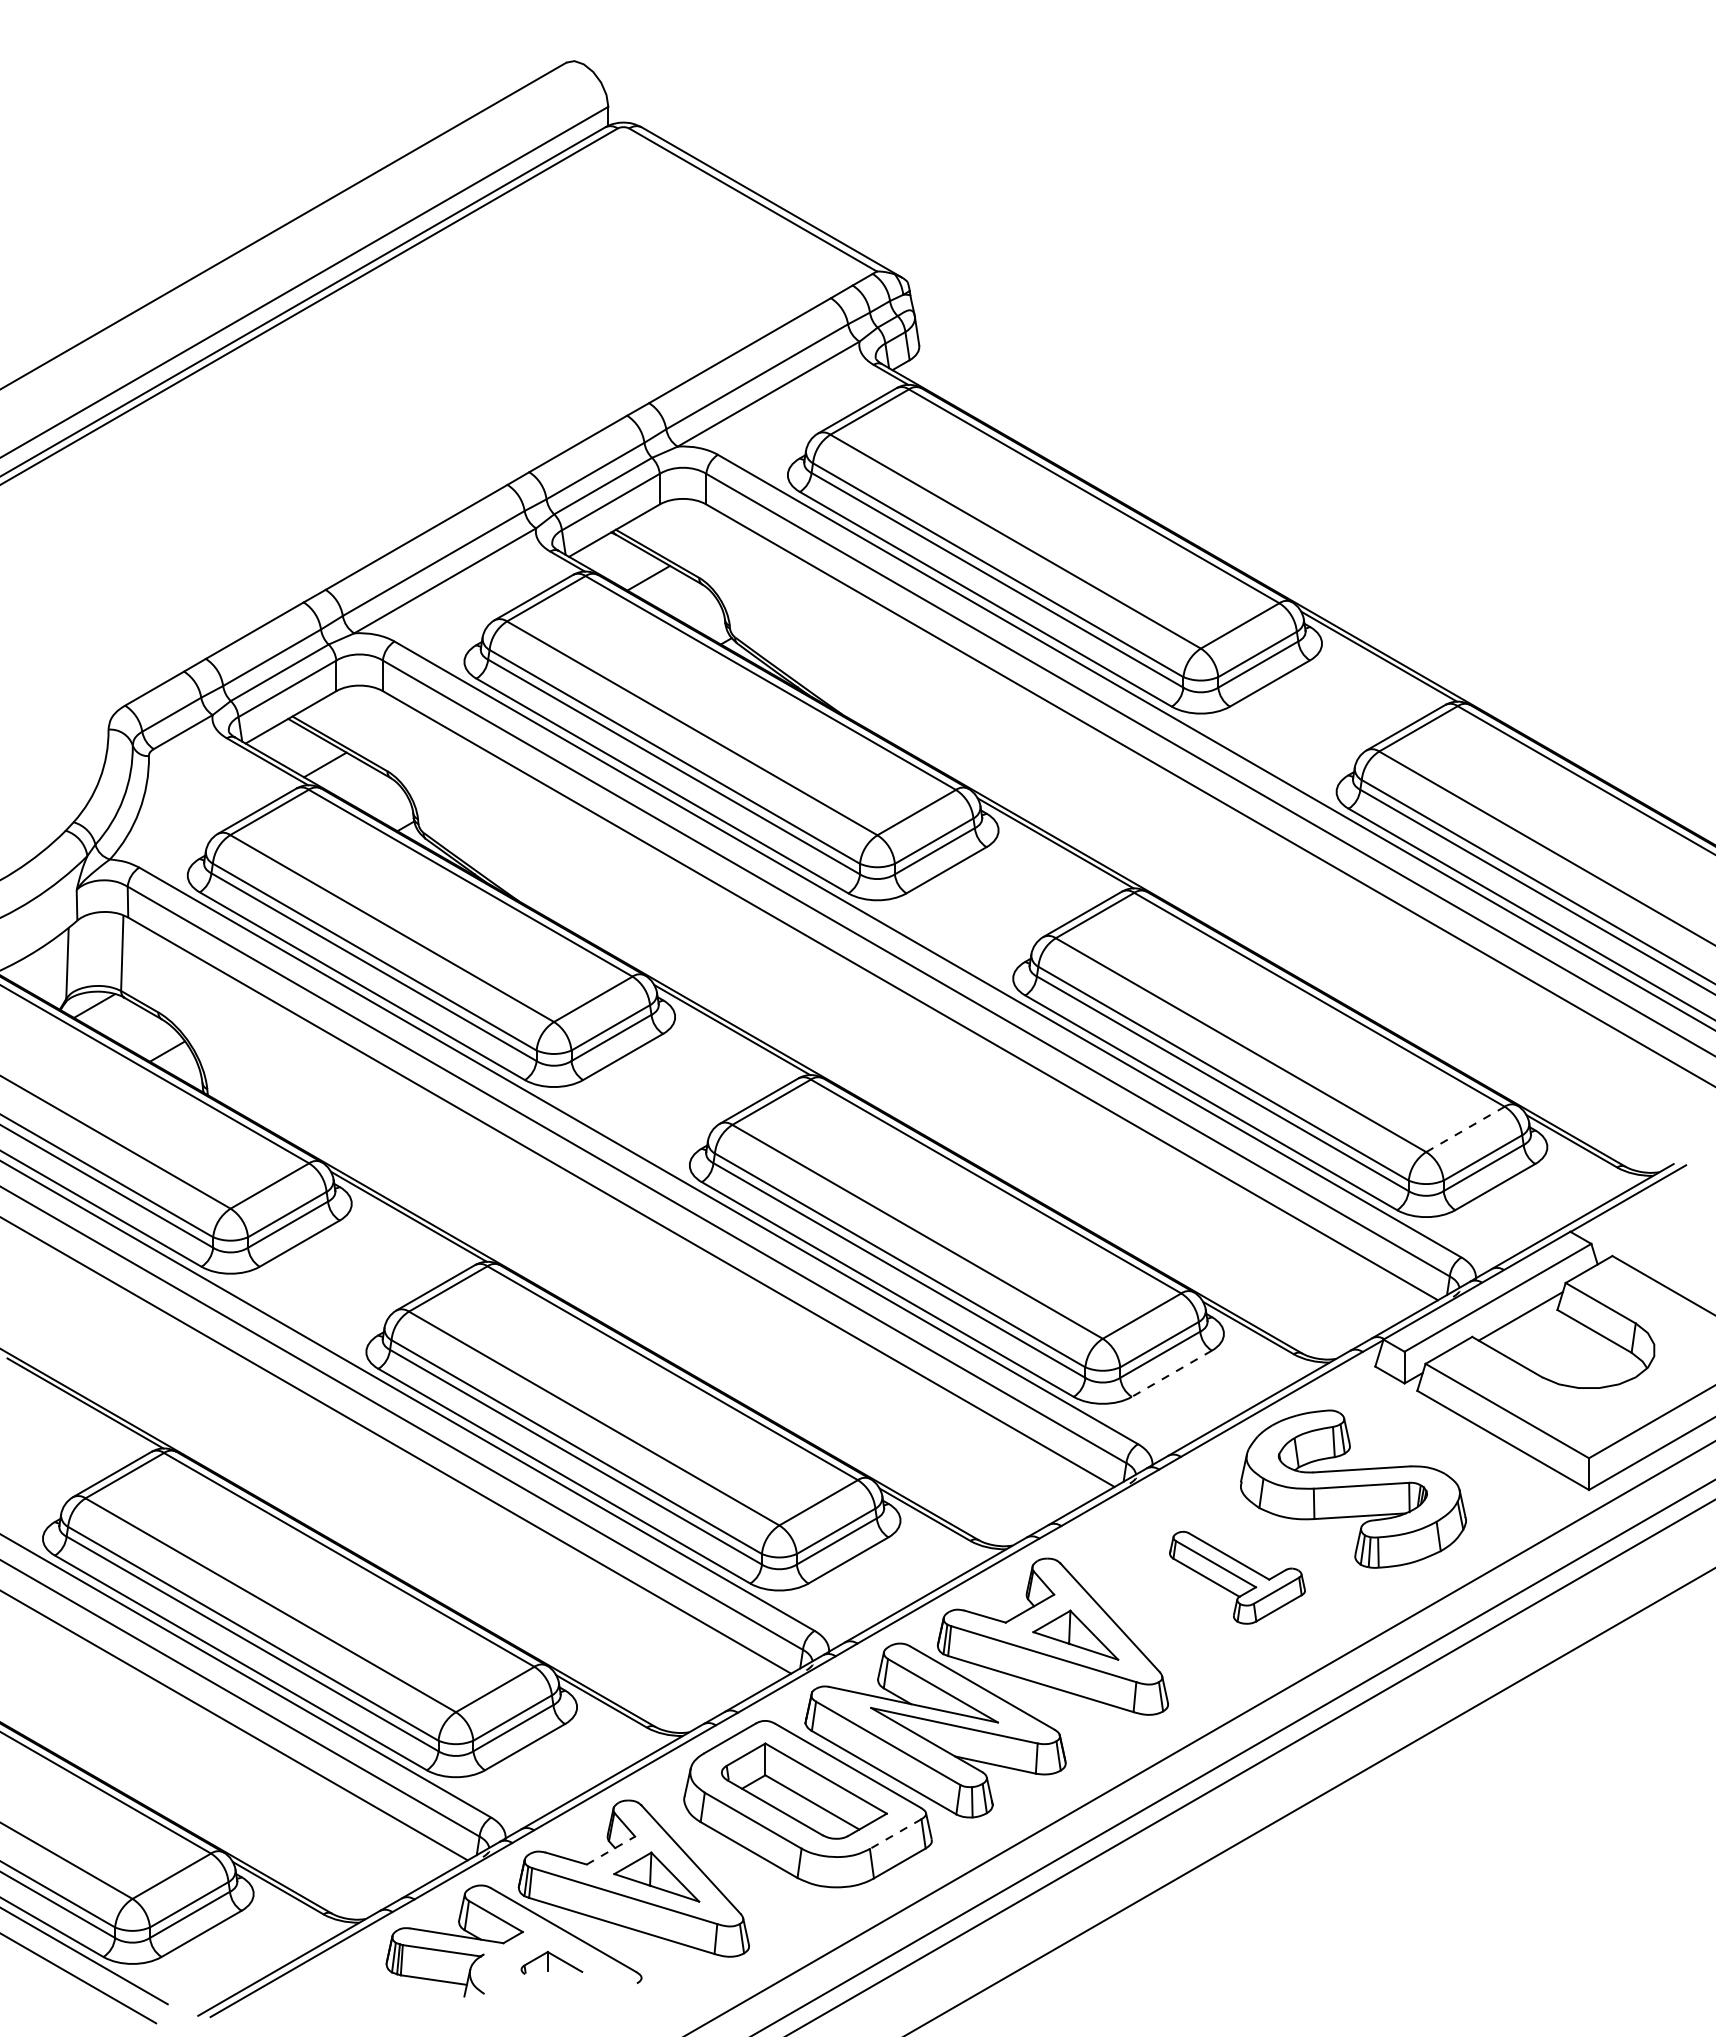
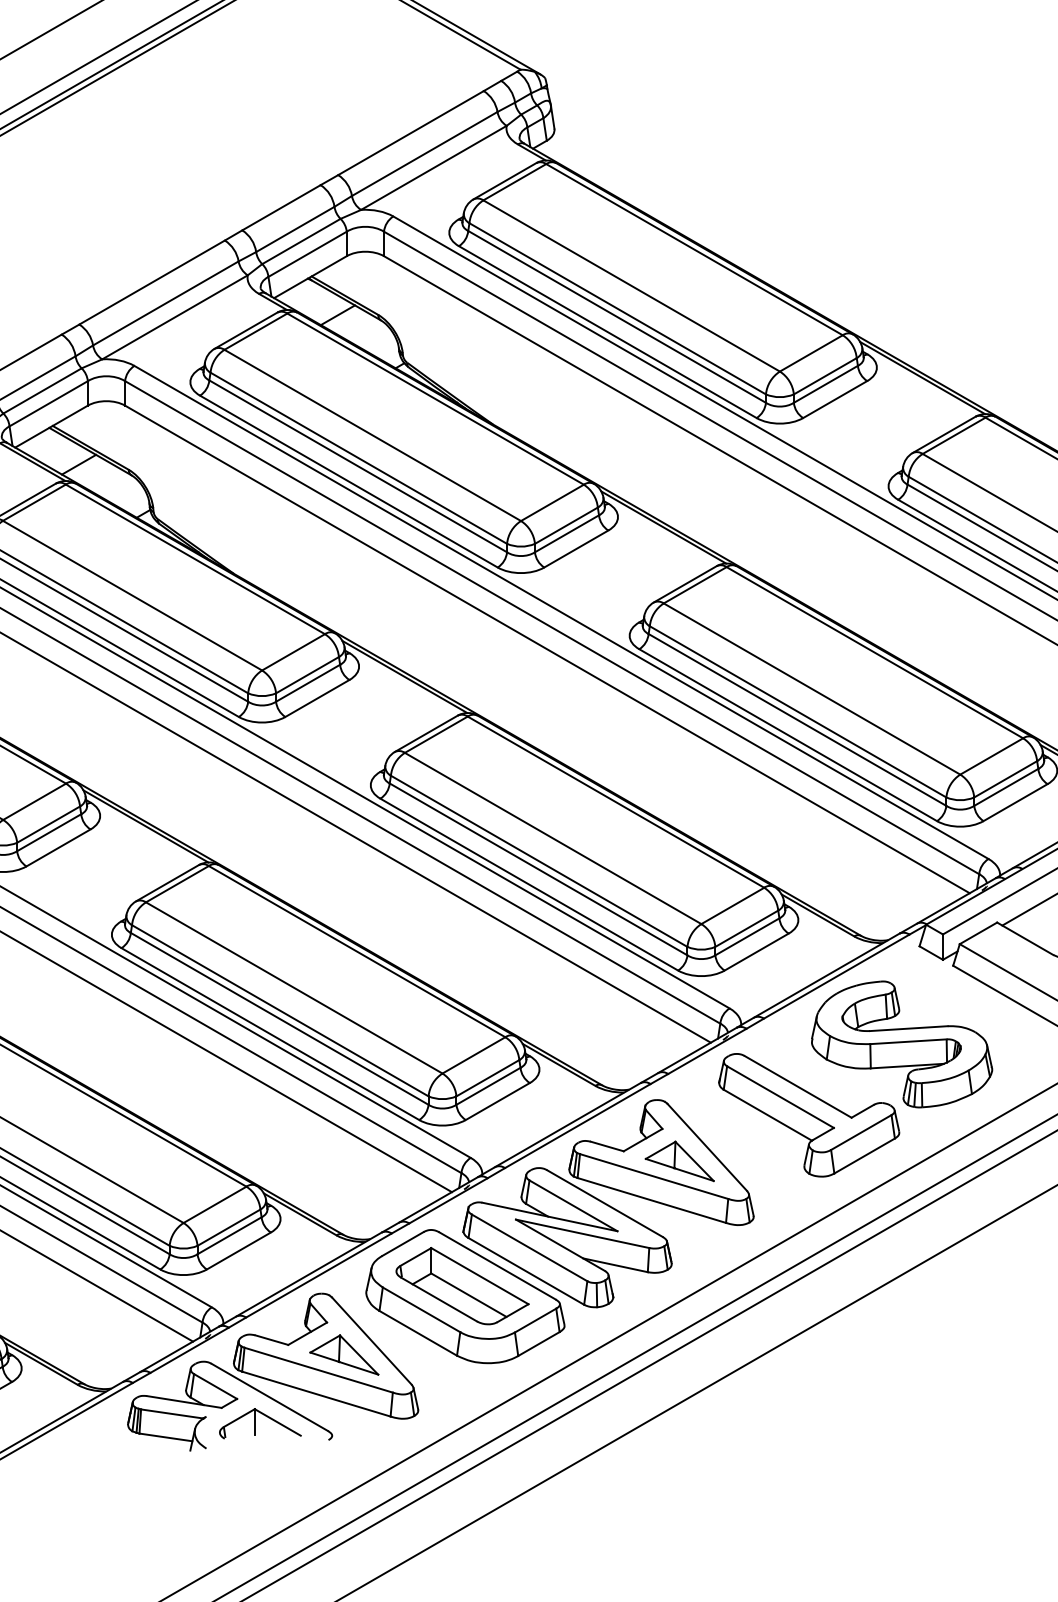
line: (1465, 1129) -> (991, 756), dashed -> solid
line: (1171, 1374) -> (756, 952), dashed -> solid
part: (1237, 1577) -> (809, 1115), size x1.67
line: (895, 1834) -> (535, 1320), dashed -> solid
line: (610, 1850) -> (307, 1333), dashed -> solid
part: (551, 1962) -> (260, 1423), size x1.67

